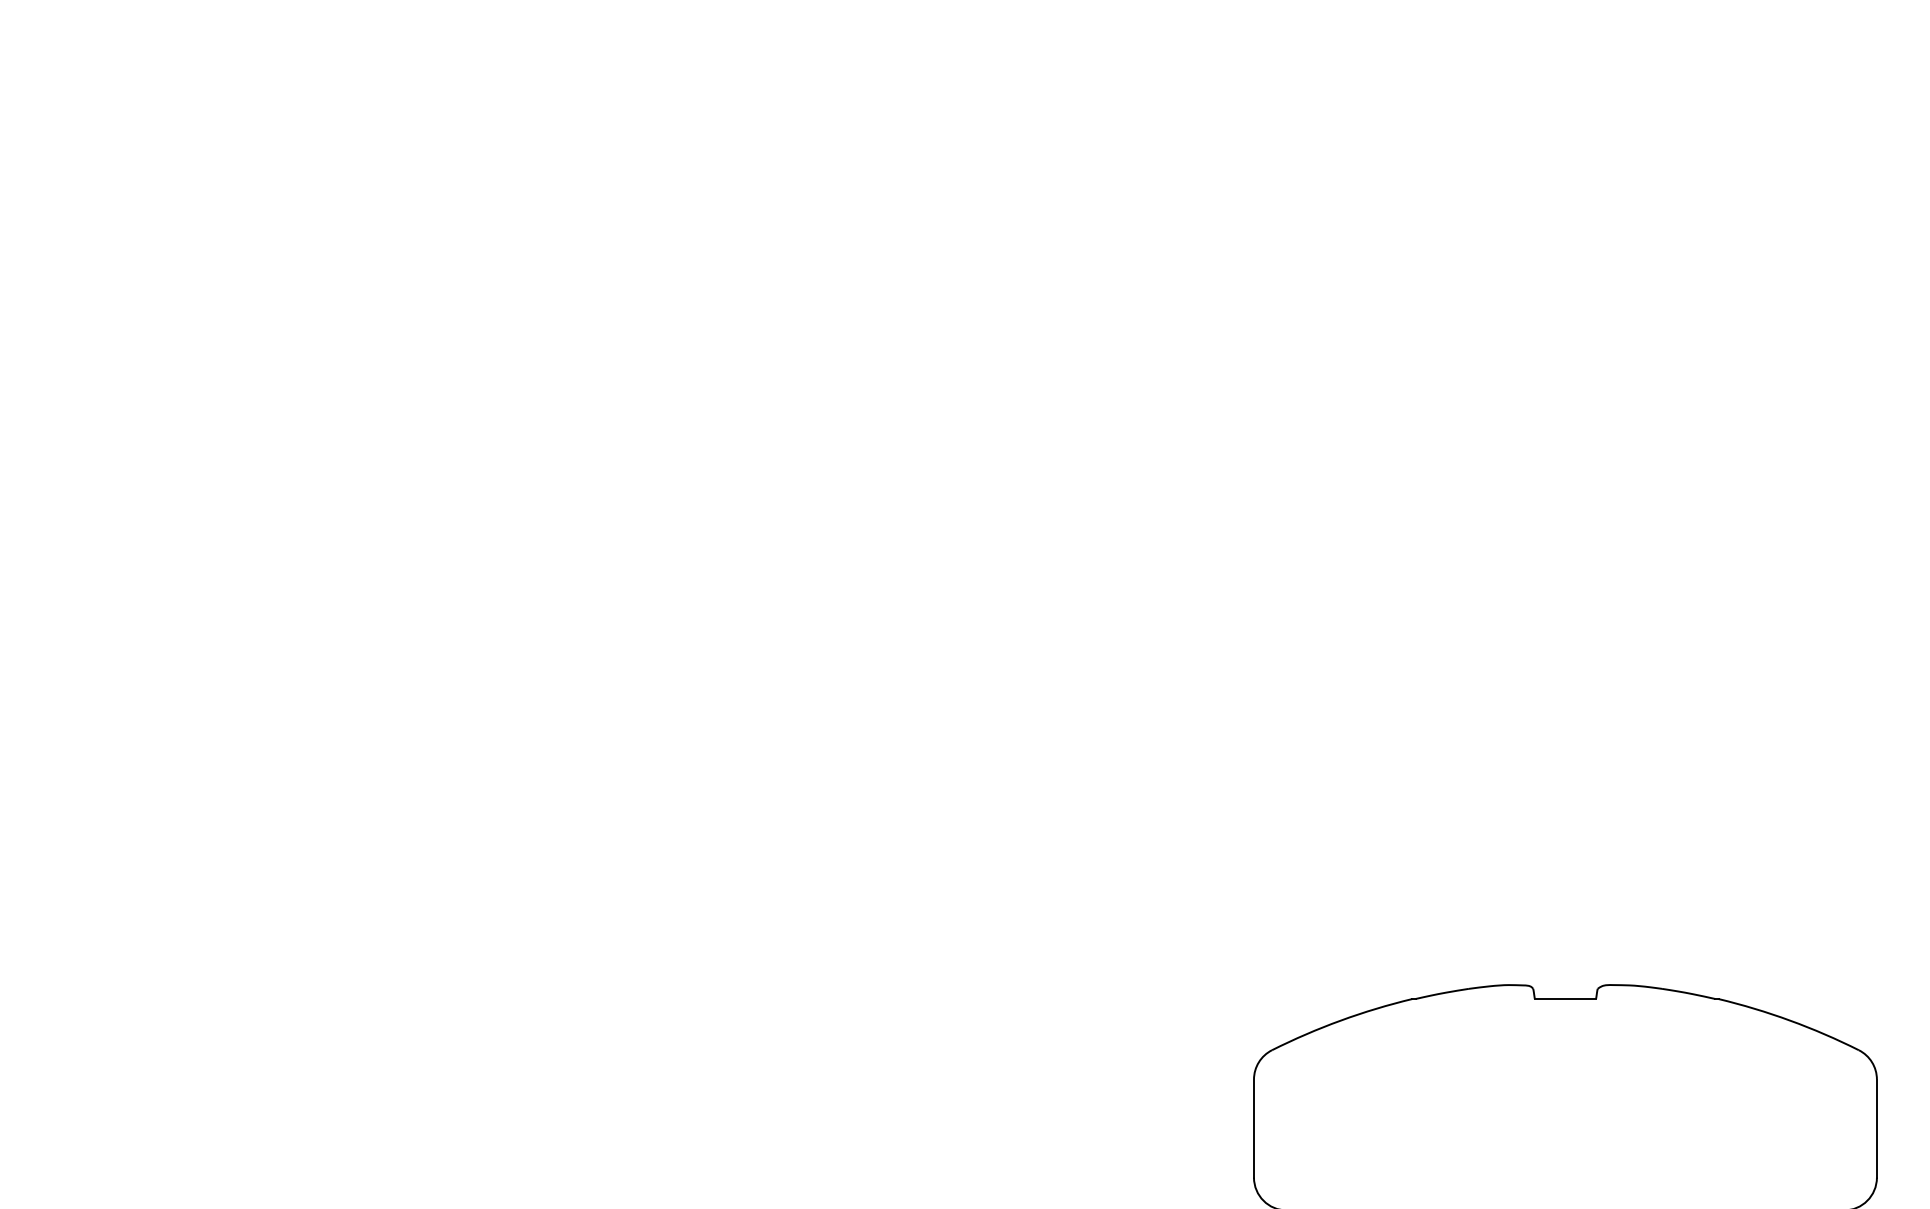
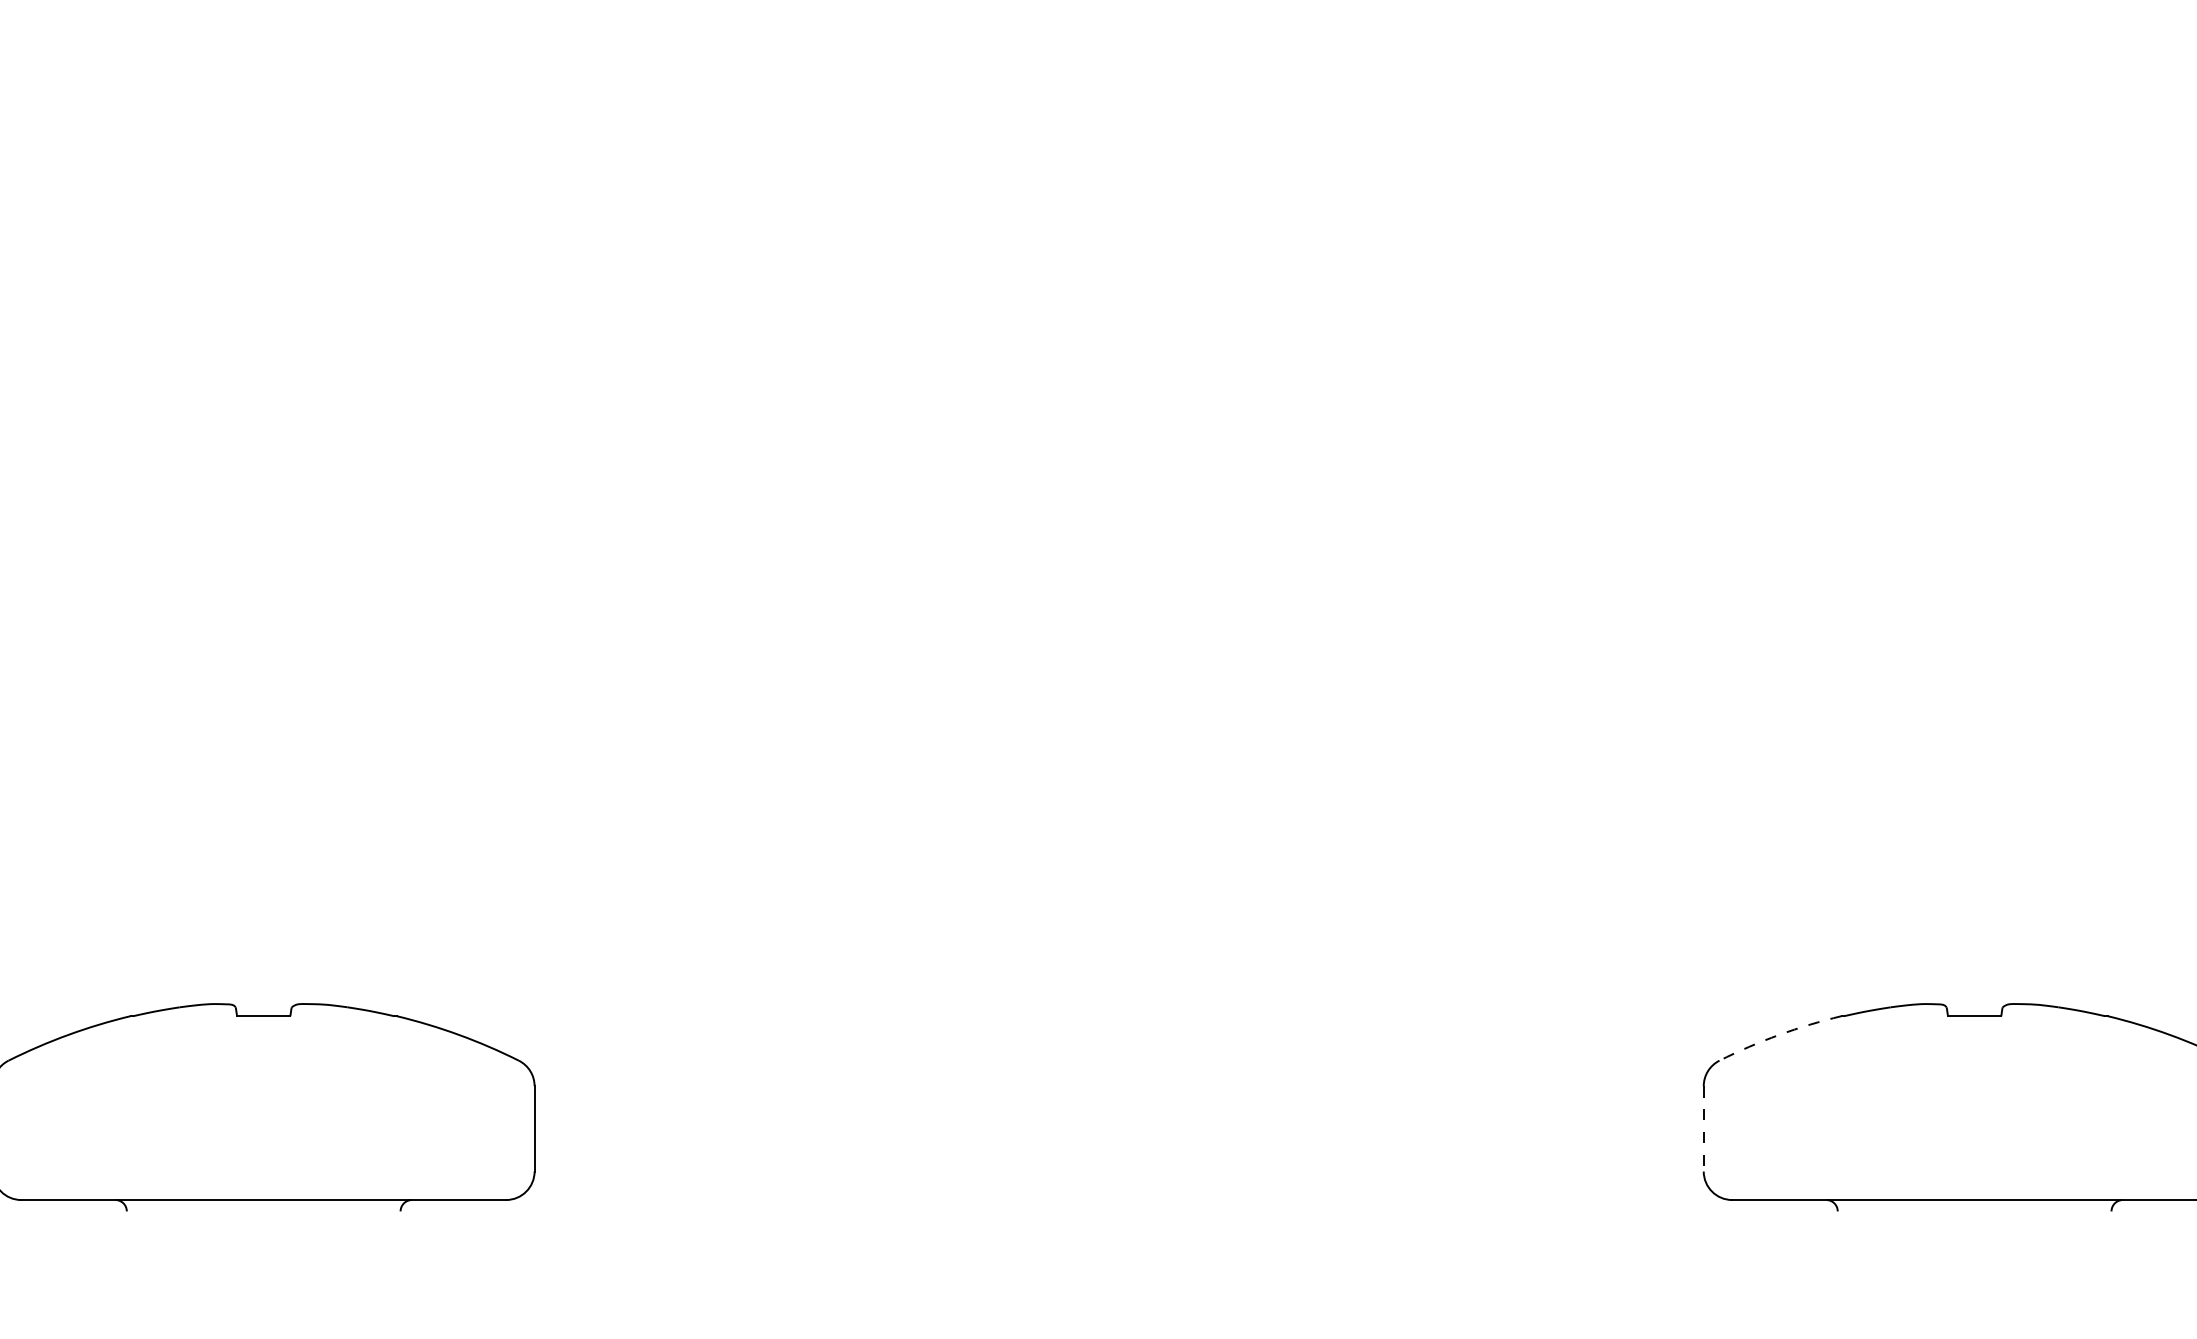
arc: (1341, 1020) -> (1779, 1034), solid -> dashed
line: (1253, 1128) -> (1703, 1128), solid -> dashed

